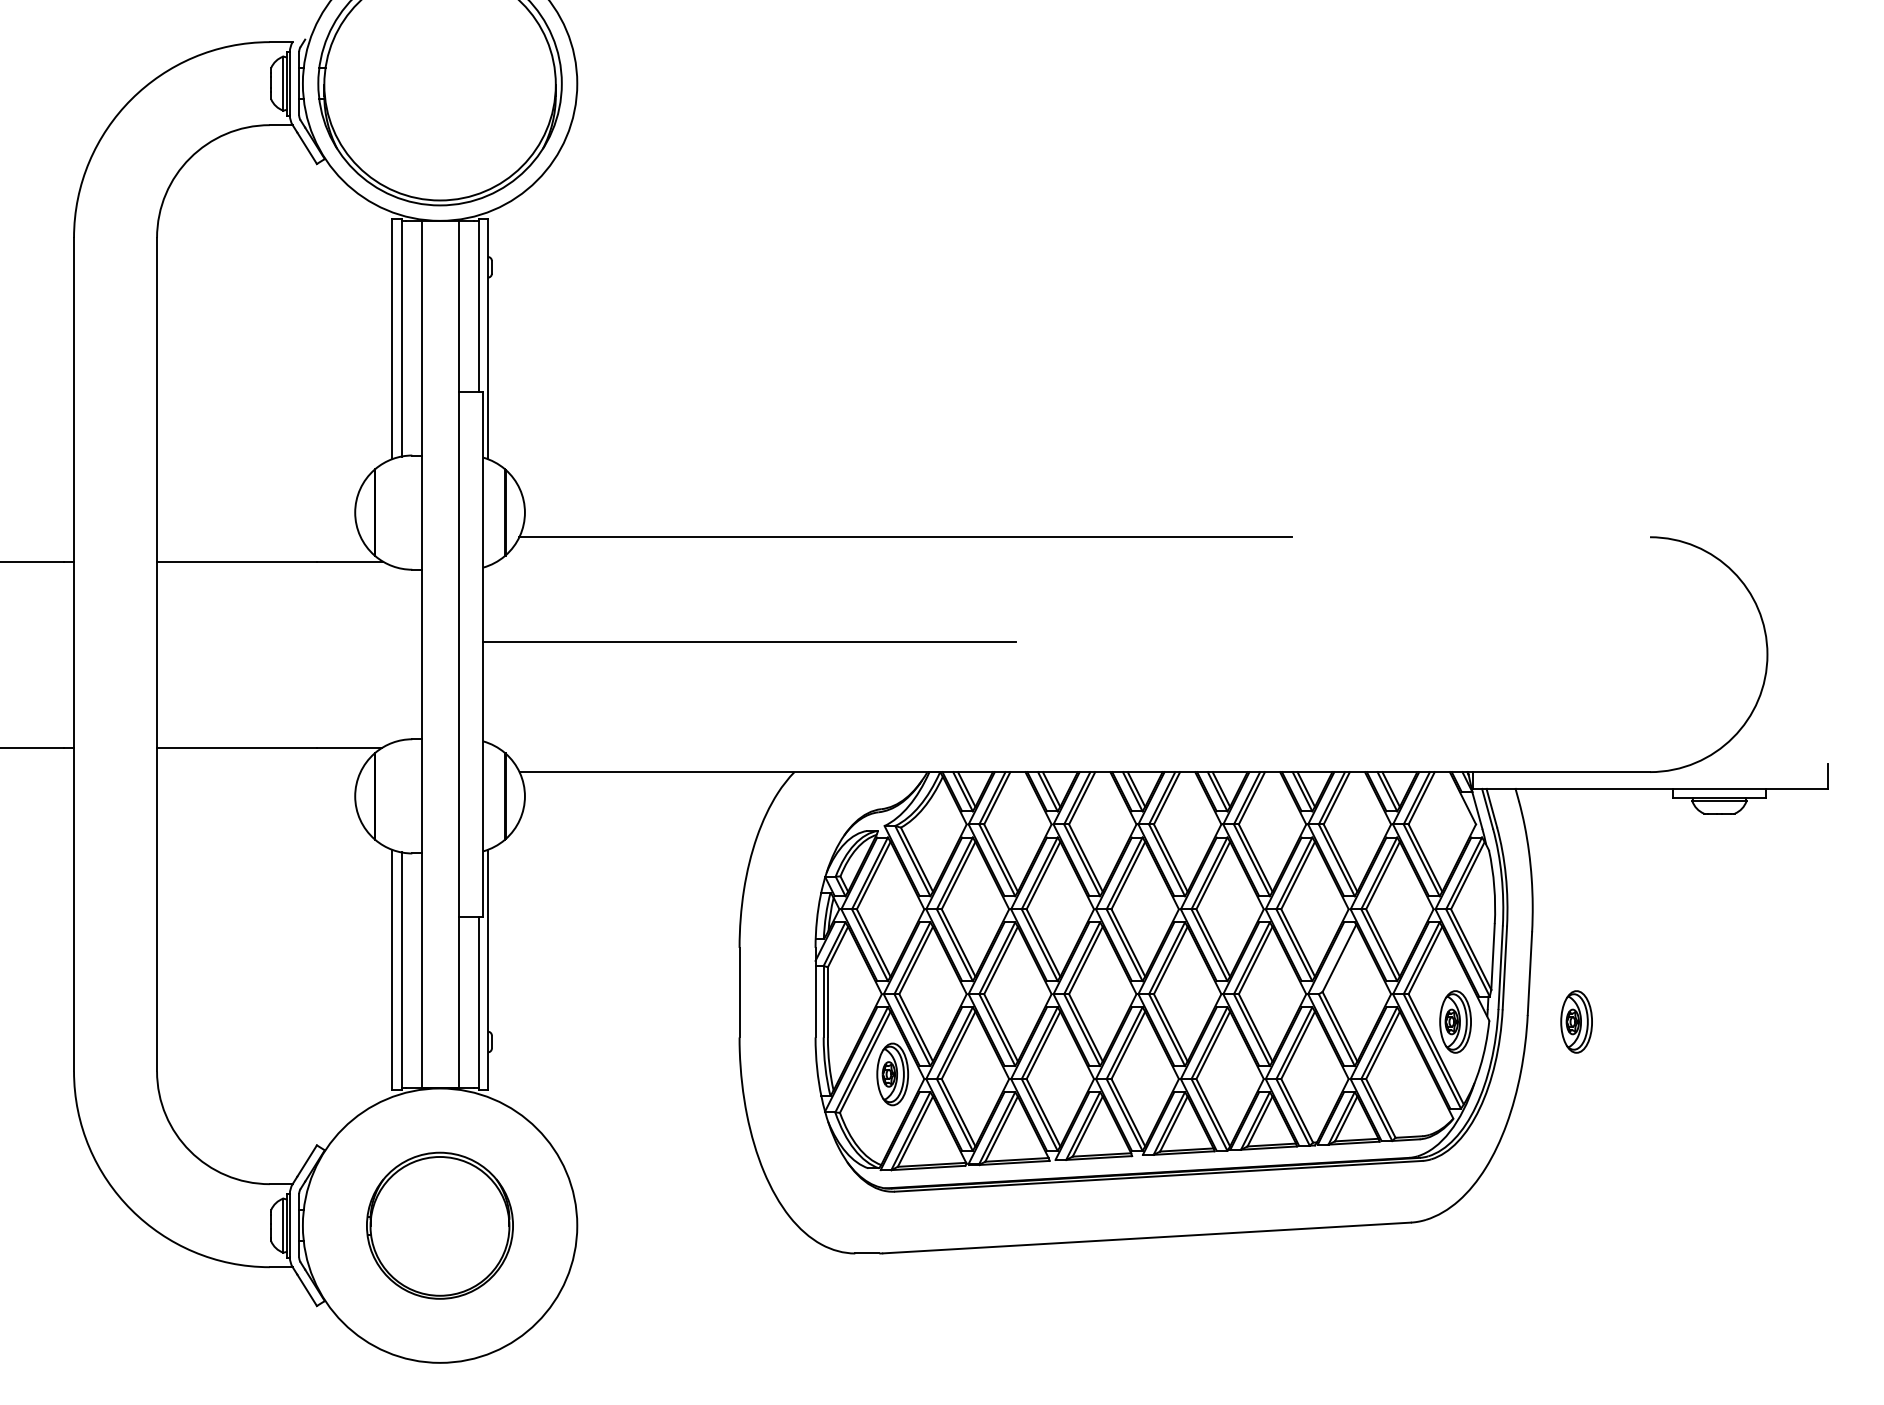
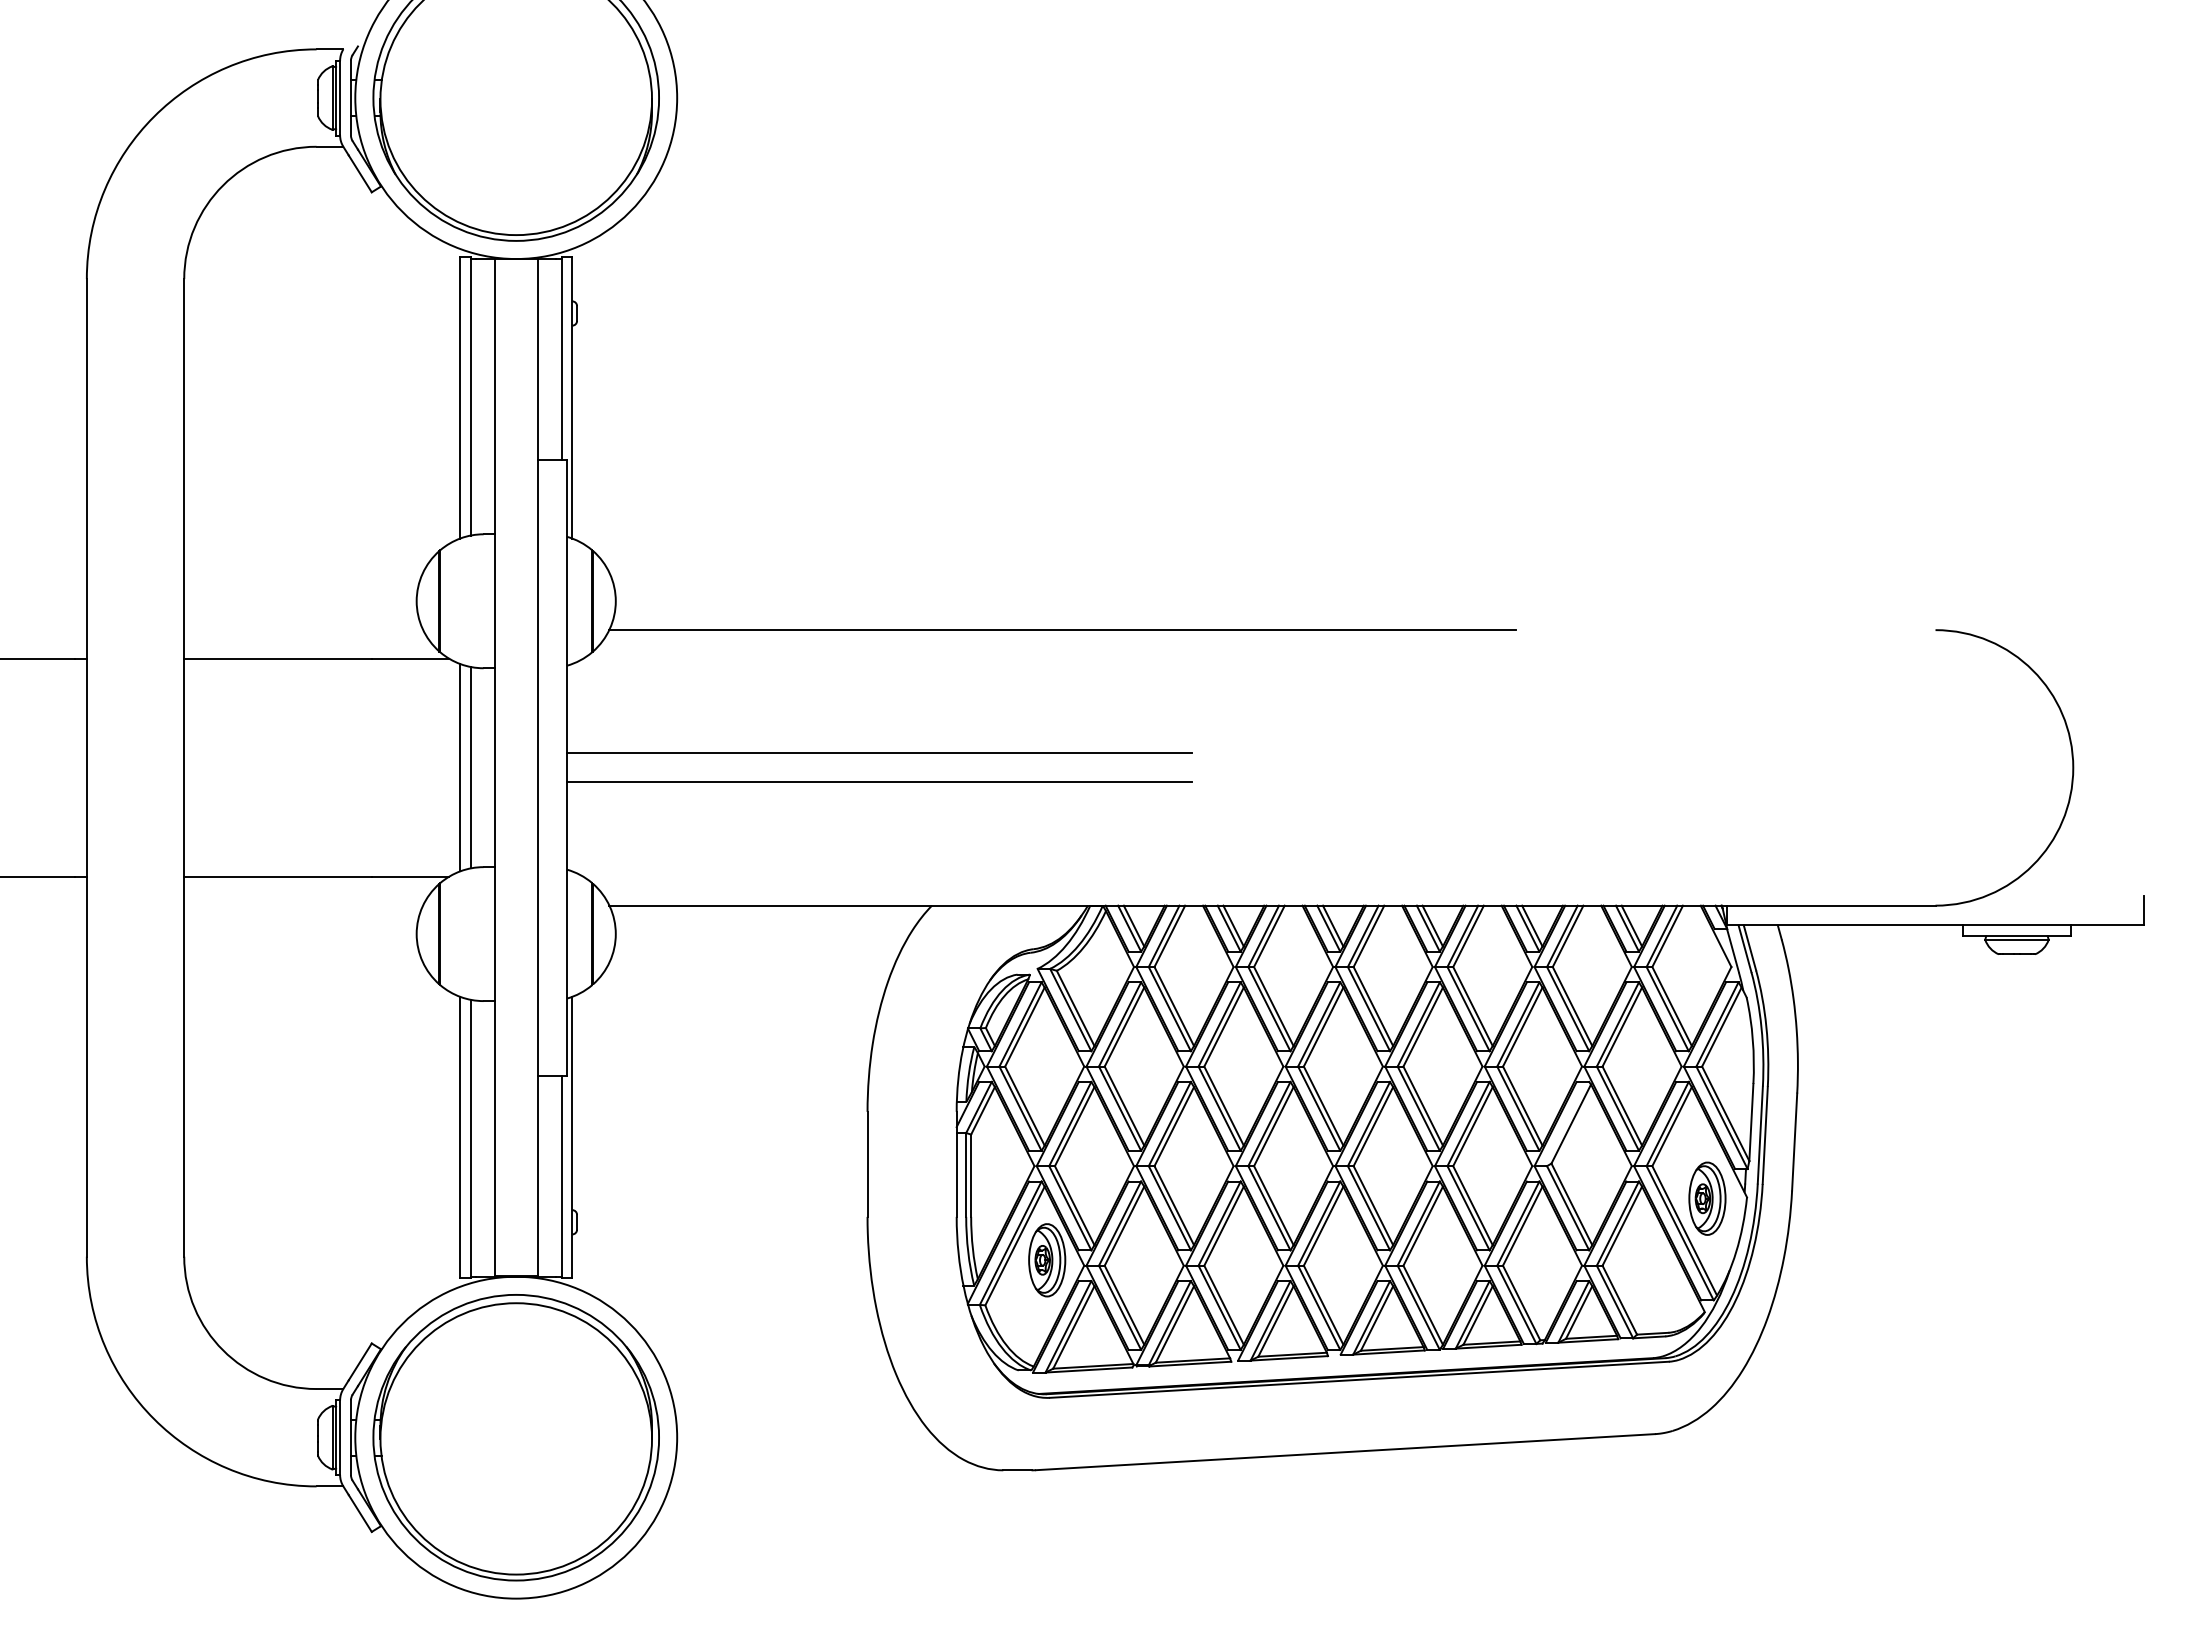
line: (392, 654) -> (460, 767), added
line: (401, 654) -> (470, 767), added
line: (749, 667) -> (879, 782), added
part: (1576, 1021) -> (1849, 1198), removed
part: (439, 1225) -> (515, 1437), size x1.67

